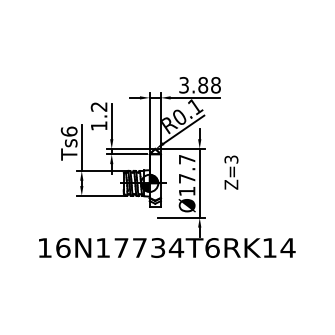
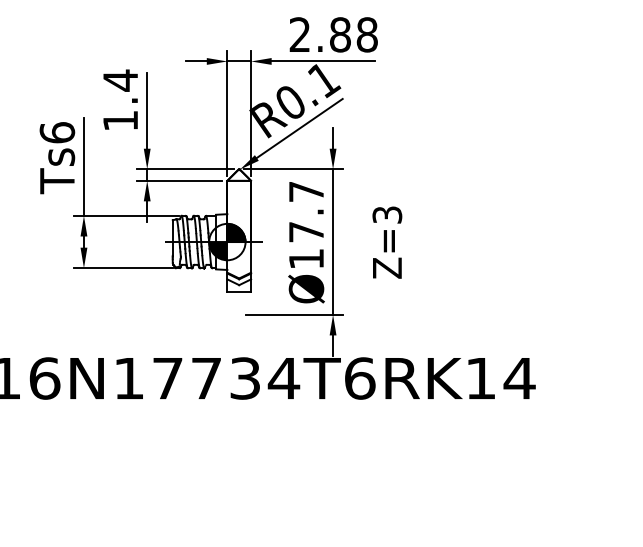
text: (183, 85) -> (298, 35), 3.88 -> 2.88
text: (98, 106) -> (119, 79), 1.2 -> 1.4
text: (231, 172) -> (387, 242), moved

